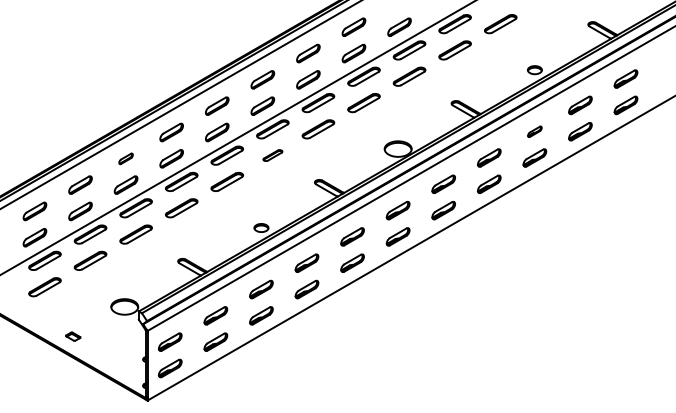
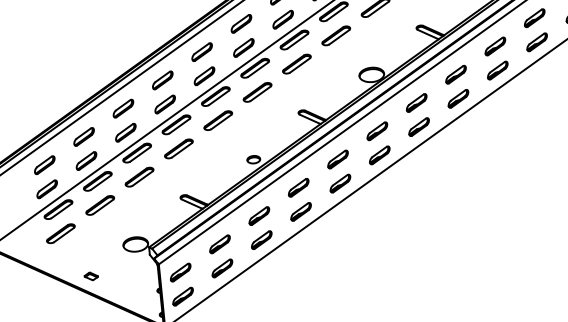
part: (534, 131) -> (495, 46), size x1.67
part: (272, 155) -> (257, 92), size x1.67
part: (125, 158) -> (122, 108), size x1.67

